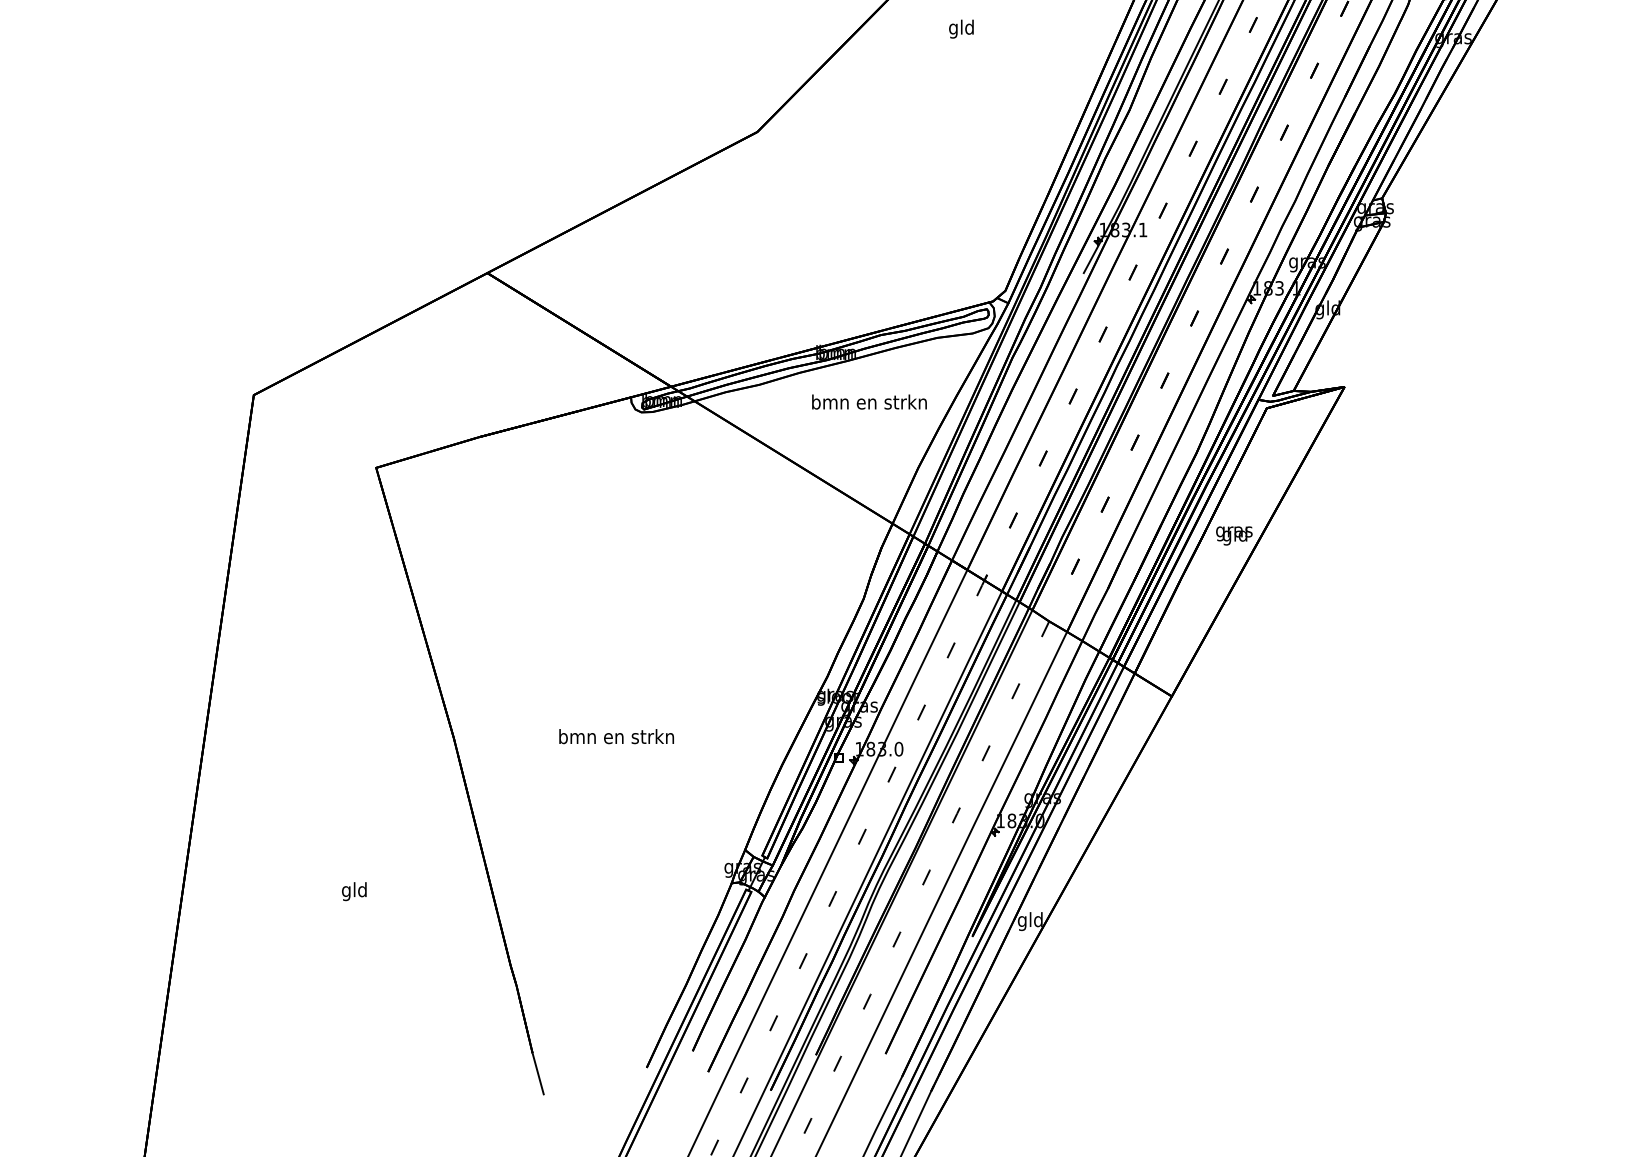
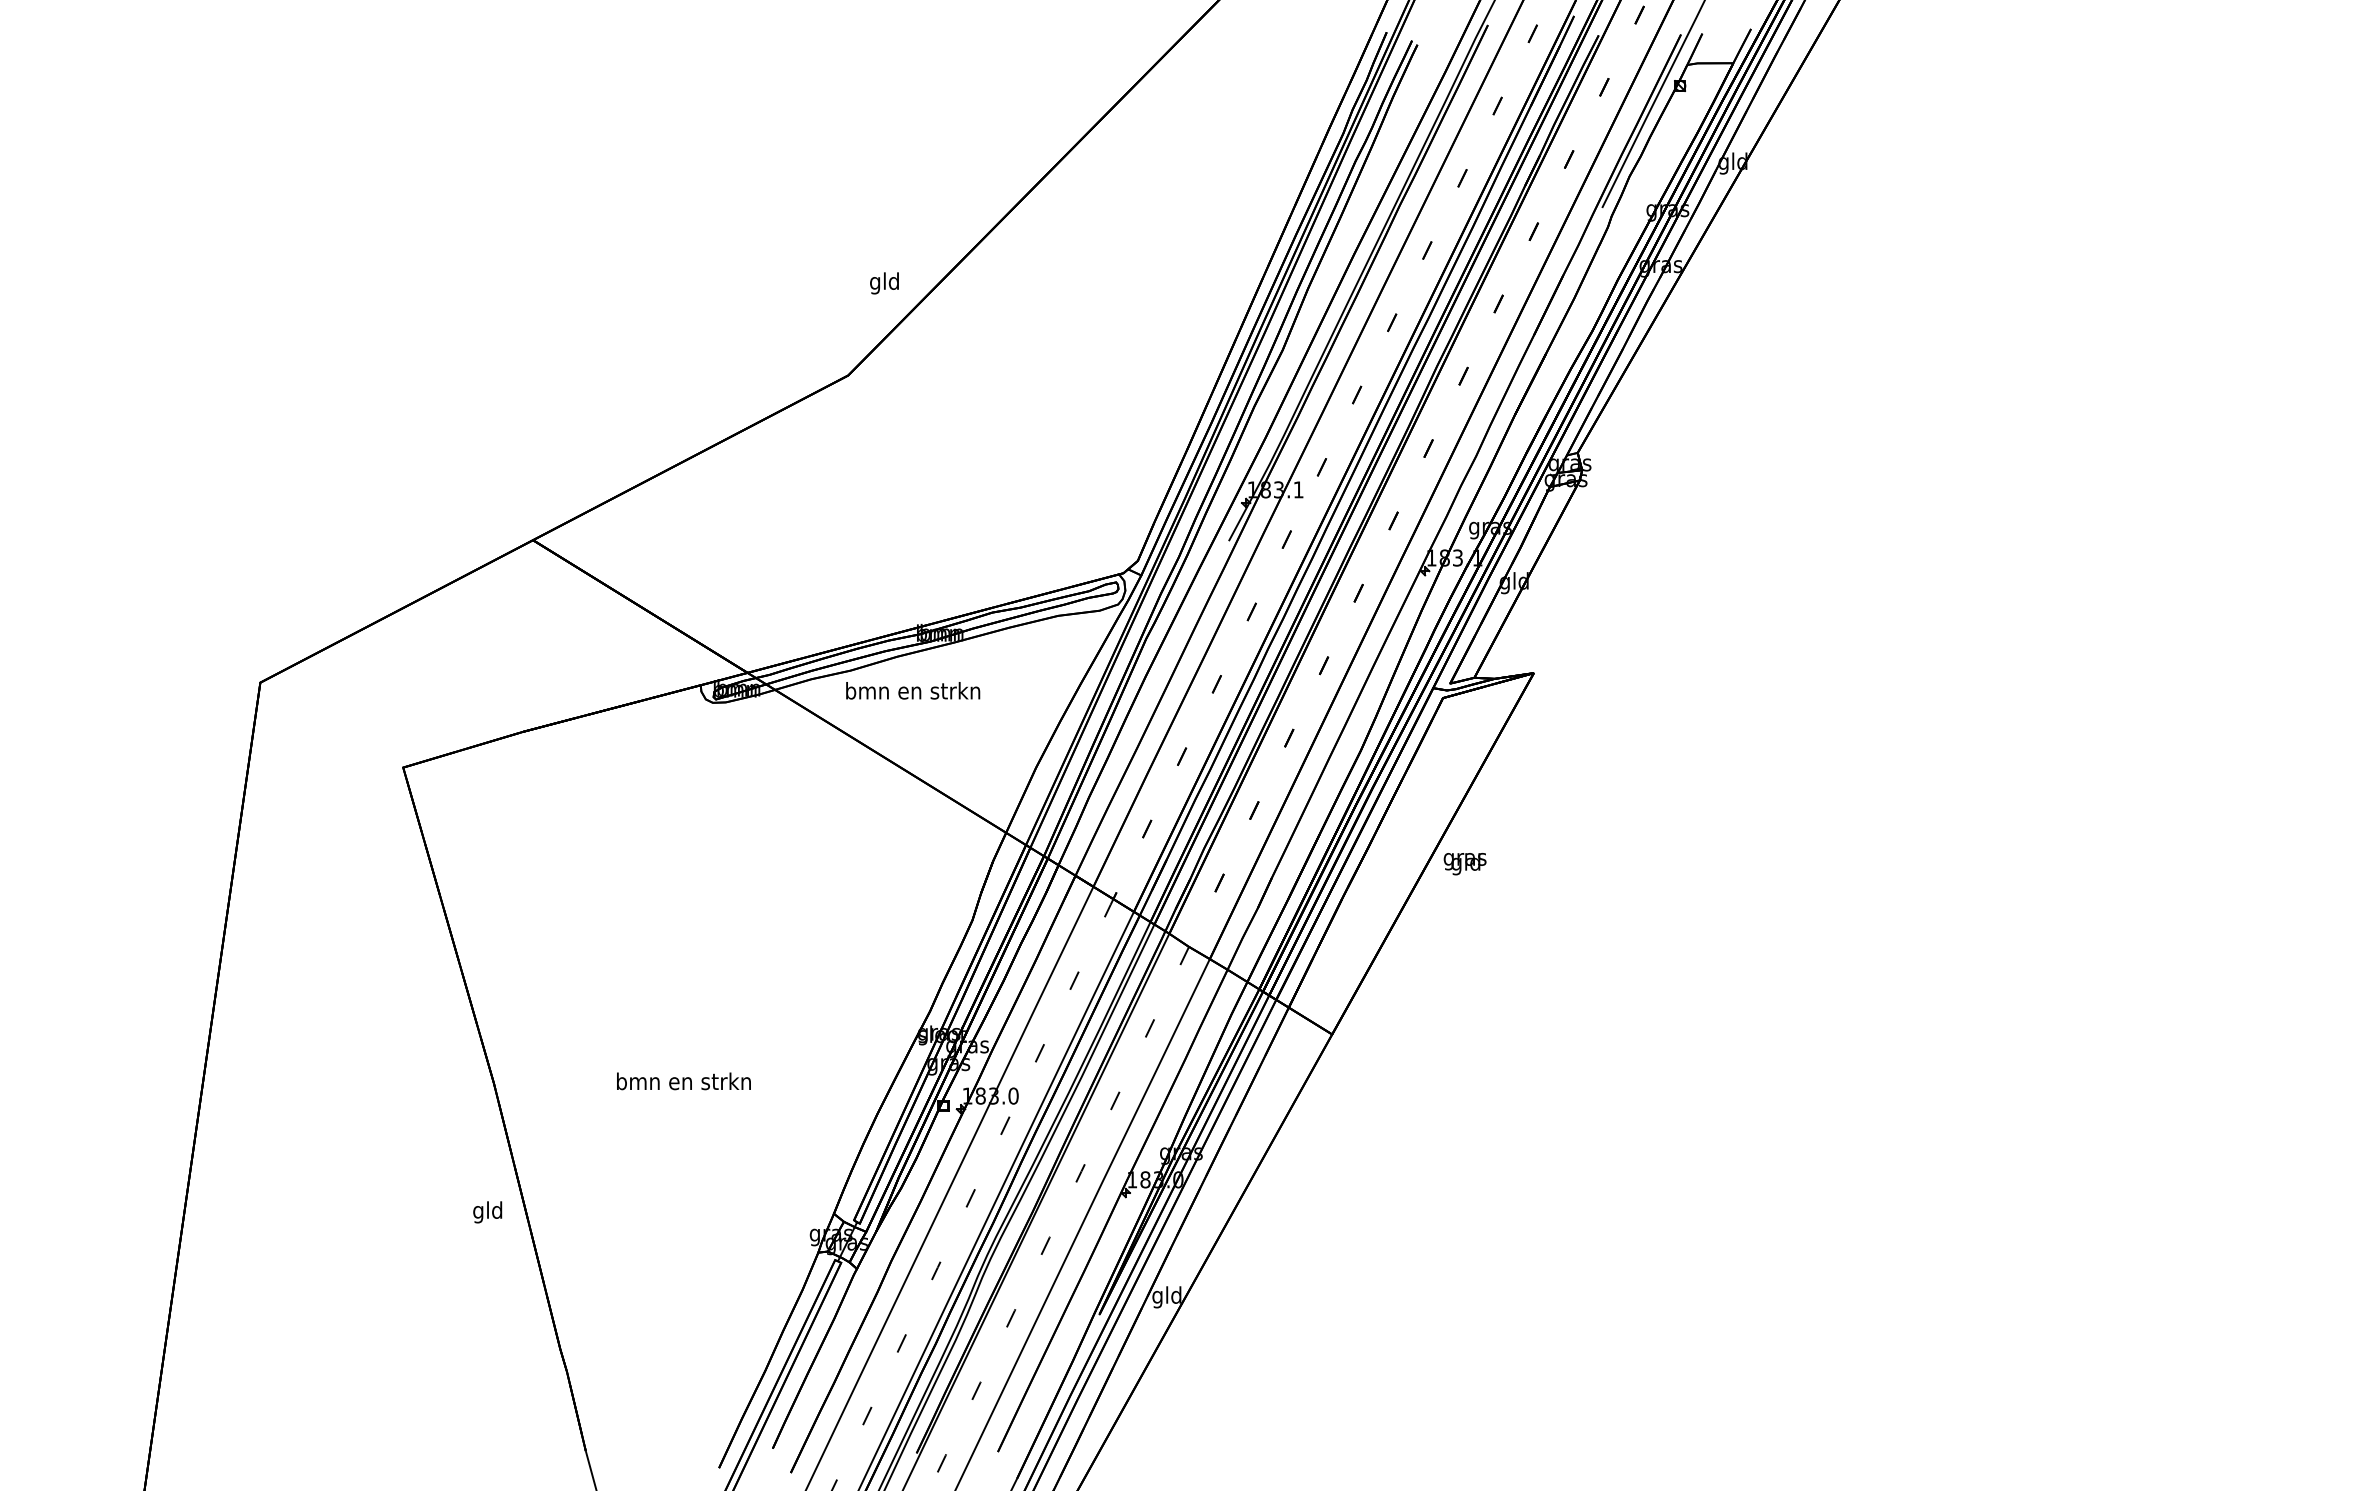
text: (961, 29) -> (884, 283), moved
text: (869, 401) -> (913, 690), moved
text: (1233, 536) -> (1464, 864), moved
text: (354, 891) -> (487, 1212), moved

